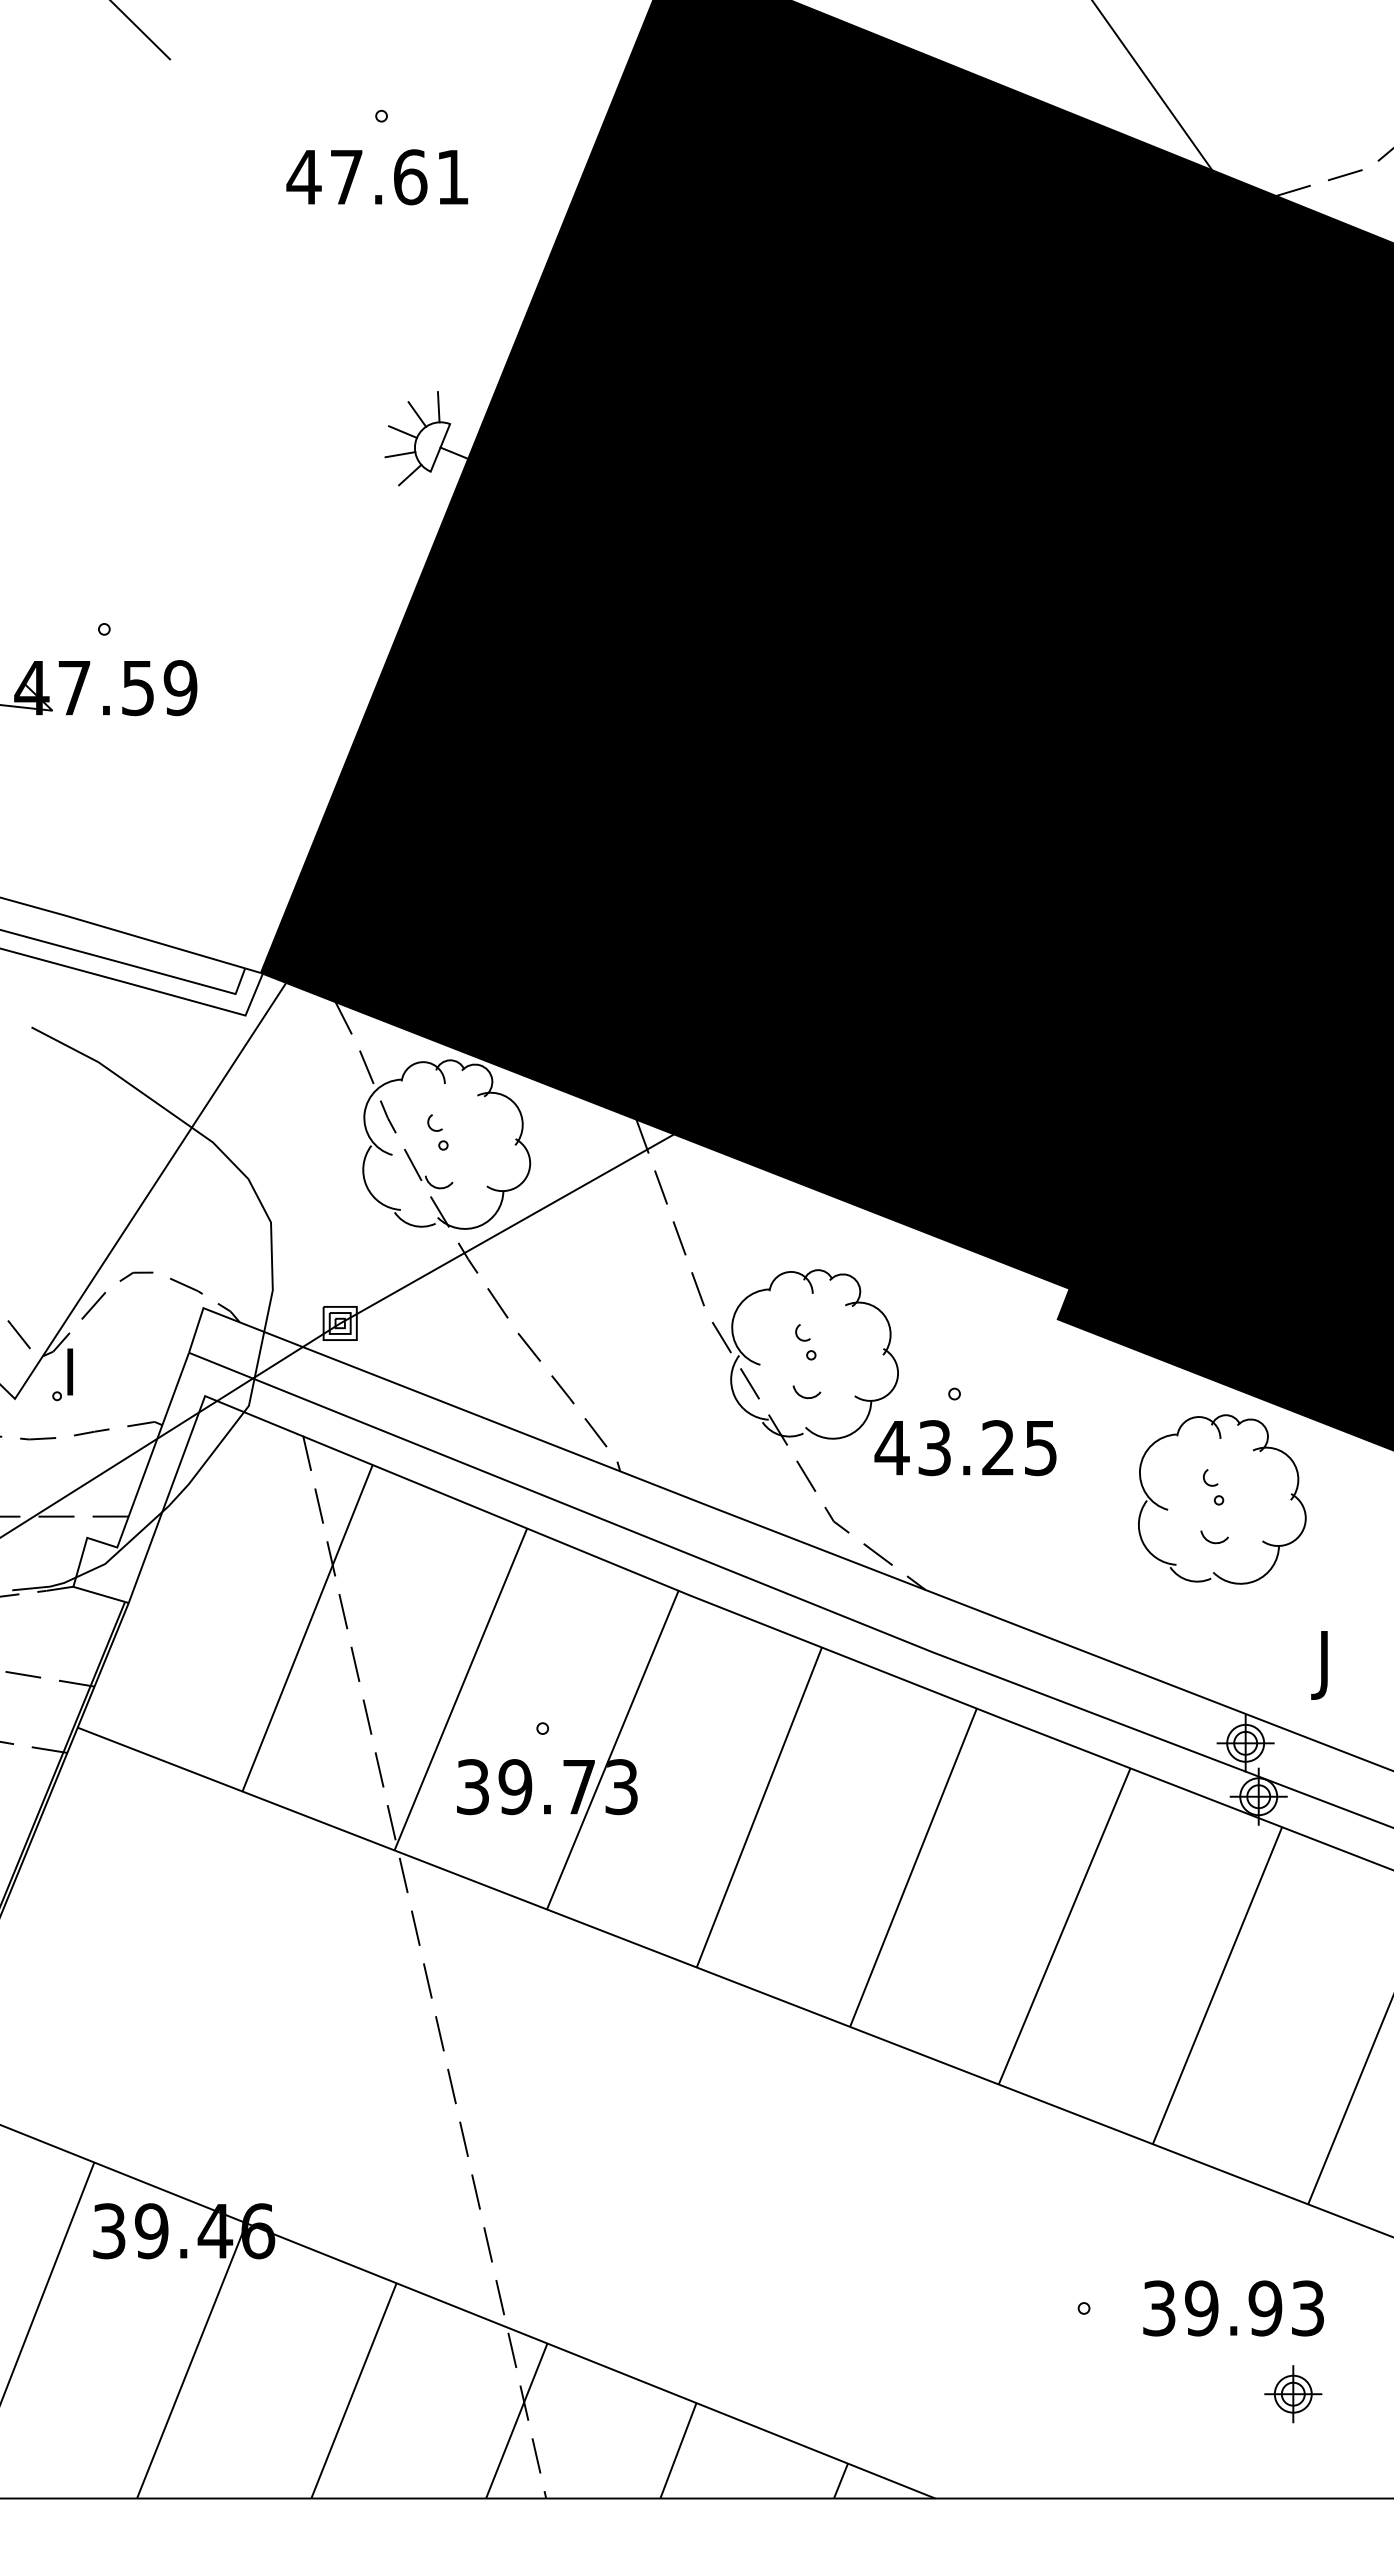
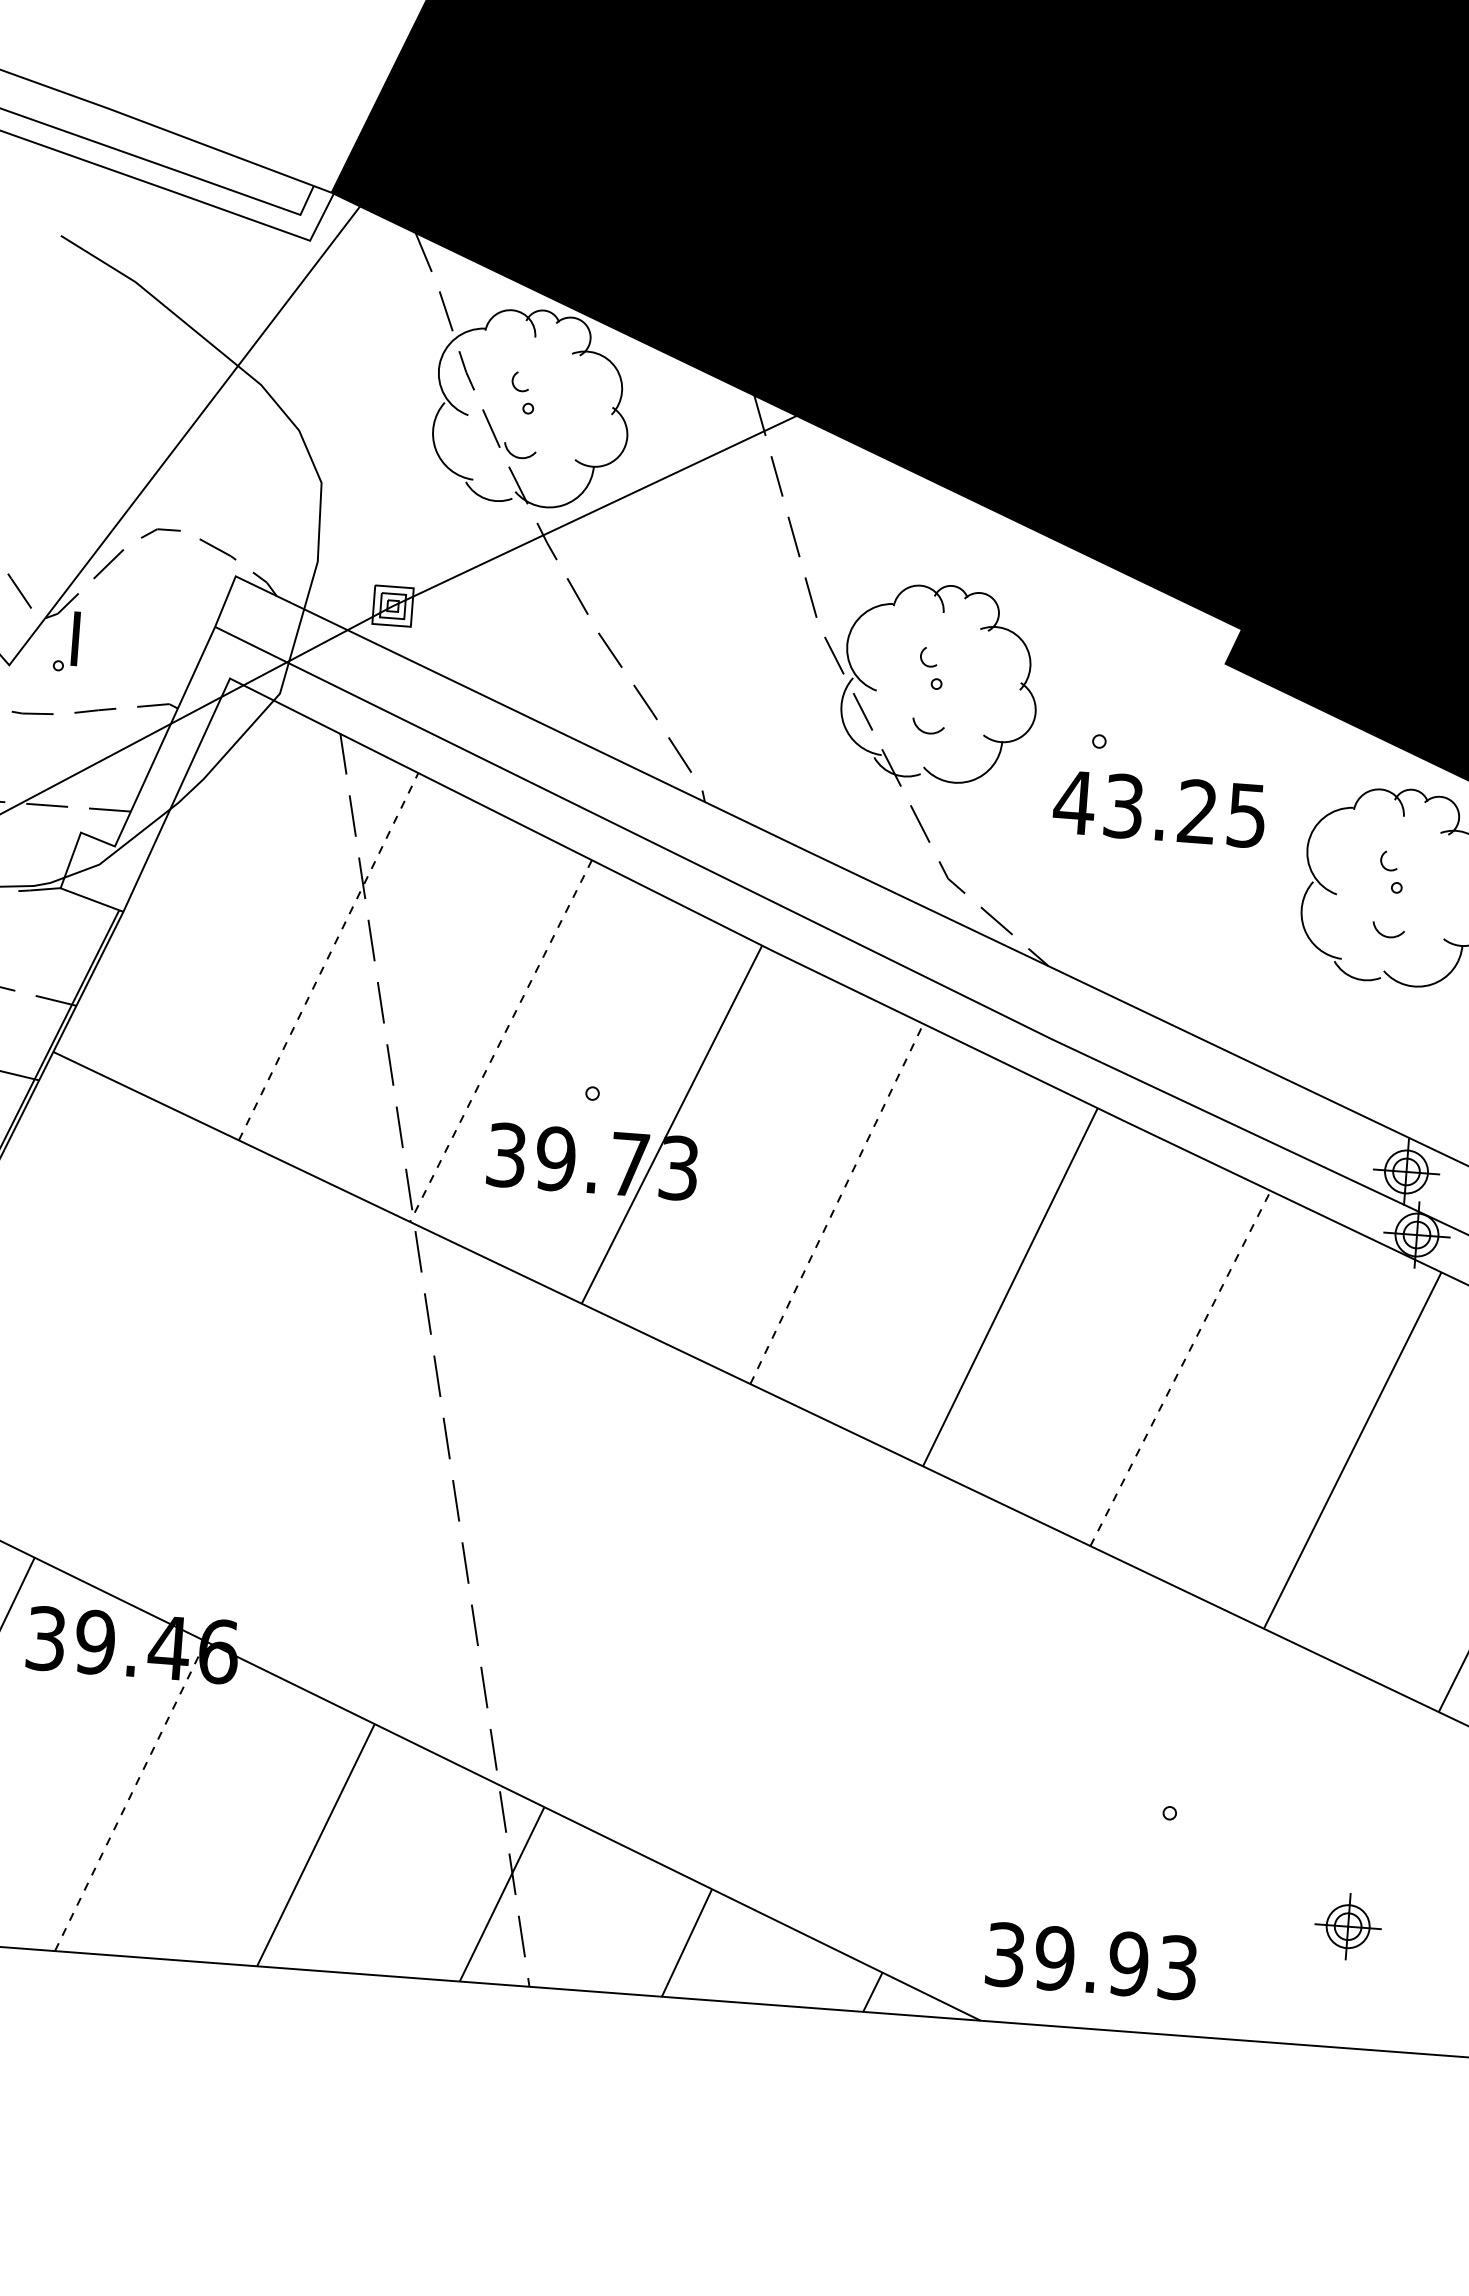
text: (965, 1448) -> (1159, 809), moved
line: (307, 1628) -> (328, 956), solid -> dashed
line: (460, 1689) -> (500, 1041), solid -> dashed
line: (759, 1807) -> (837, 1203), solid -> dashed
line: (1064, 1925) -> (1180, 1367), solid -> dashed
text: (1233, 2308) -> (1091, 1961), moved
line: (191, 2361) -> (130, 1796), solid -> dashed
part: (1293, 2394) -> (1348, 1927), moved

